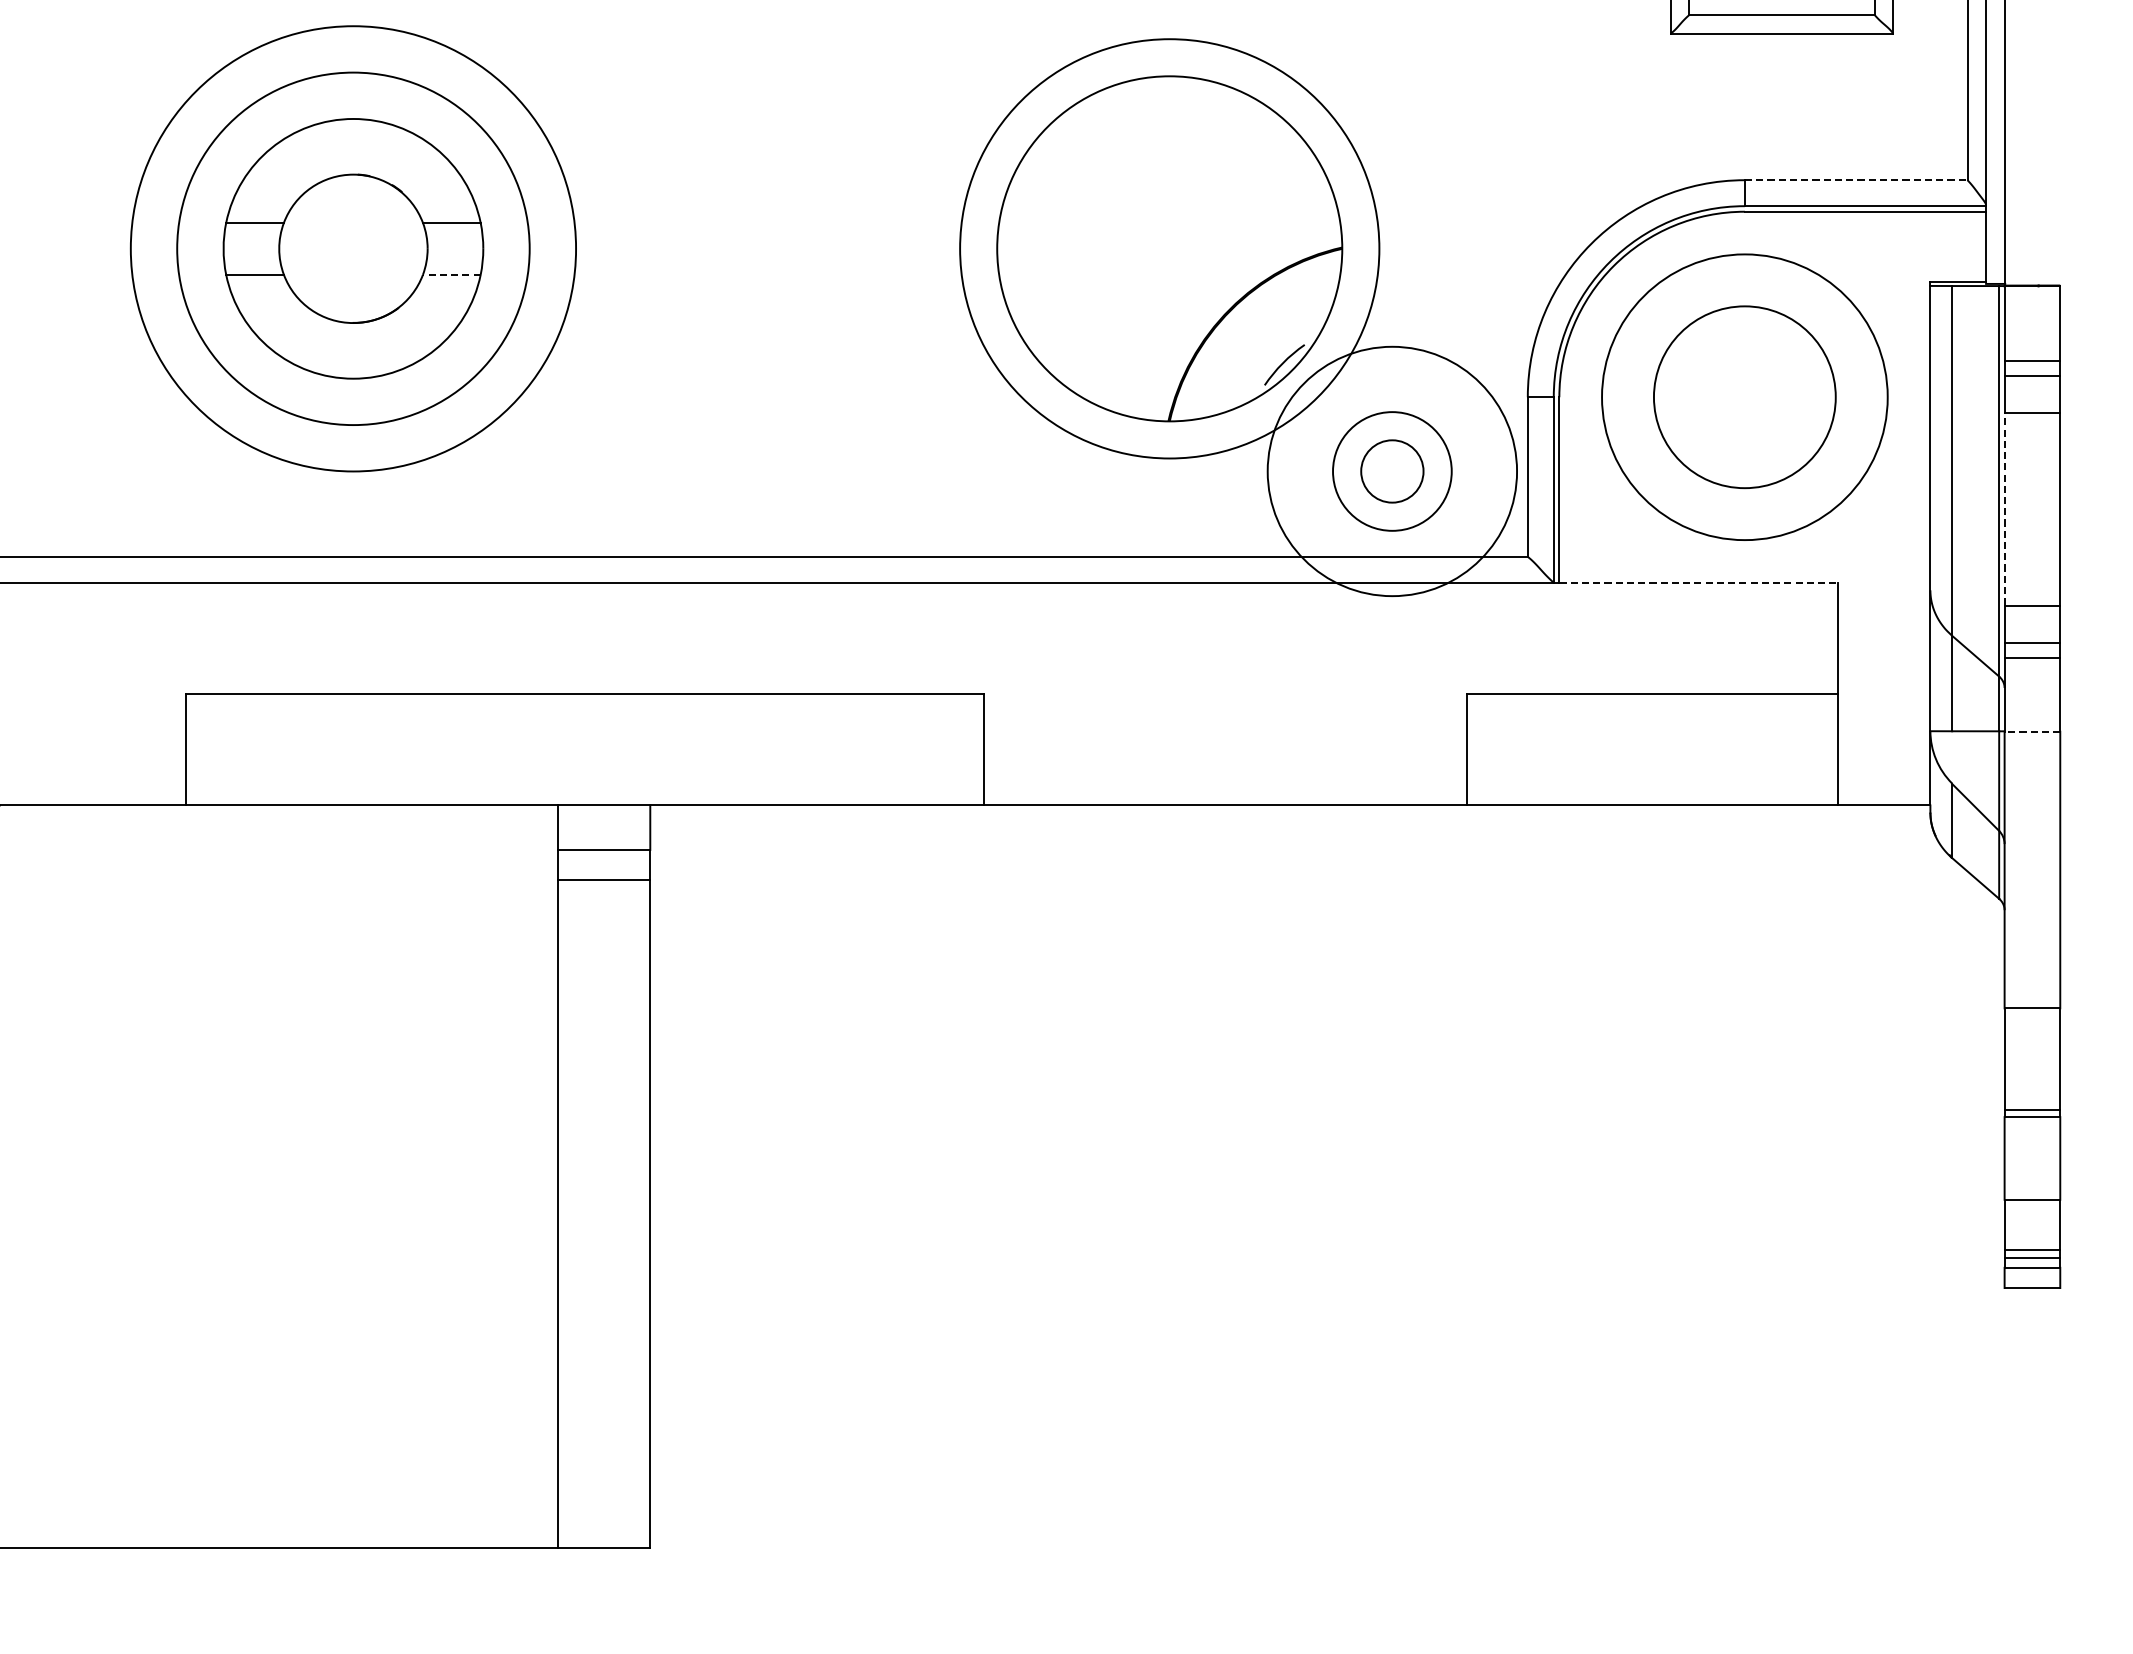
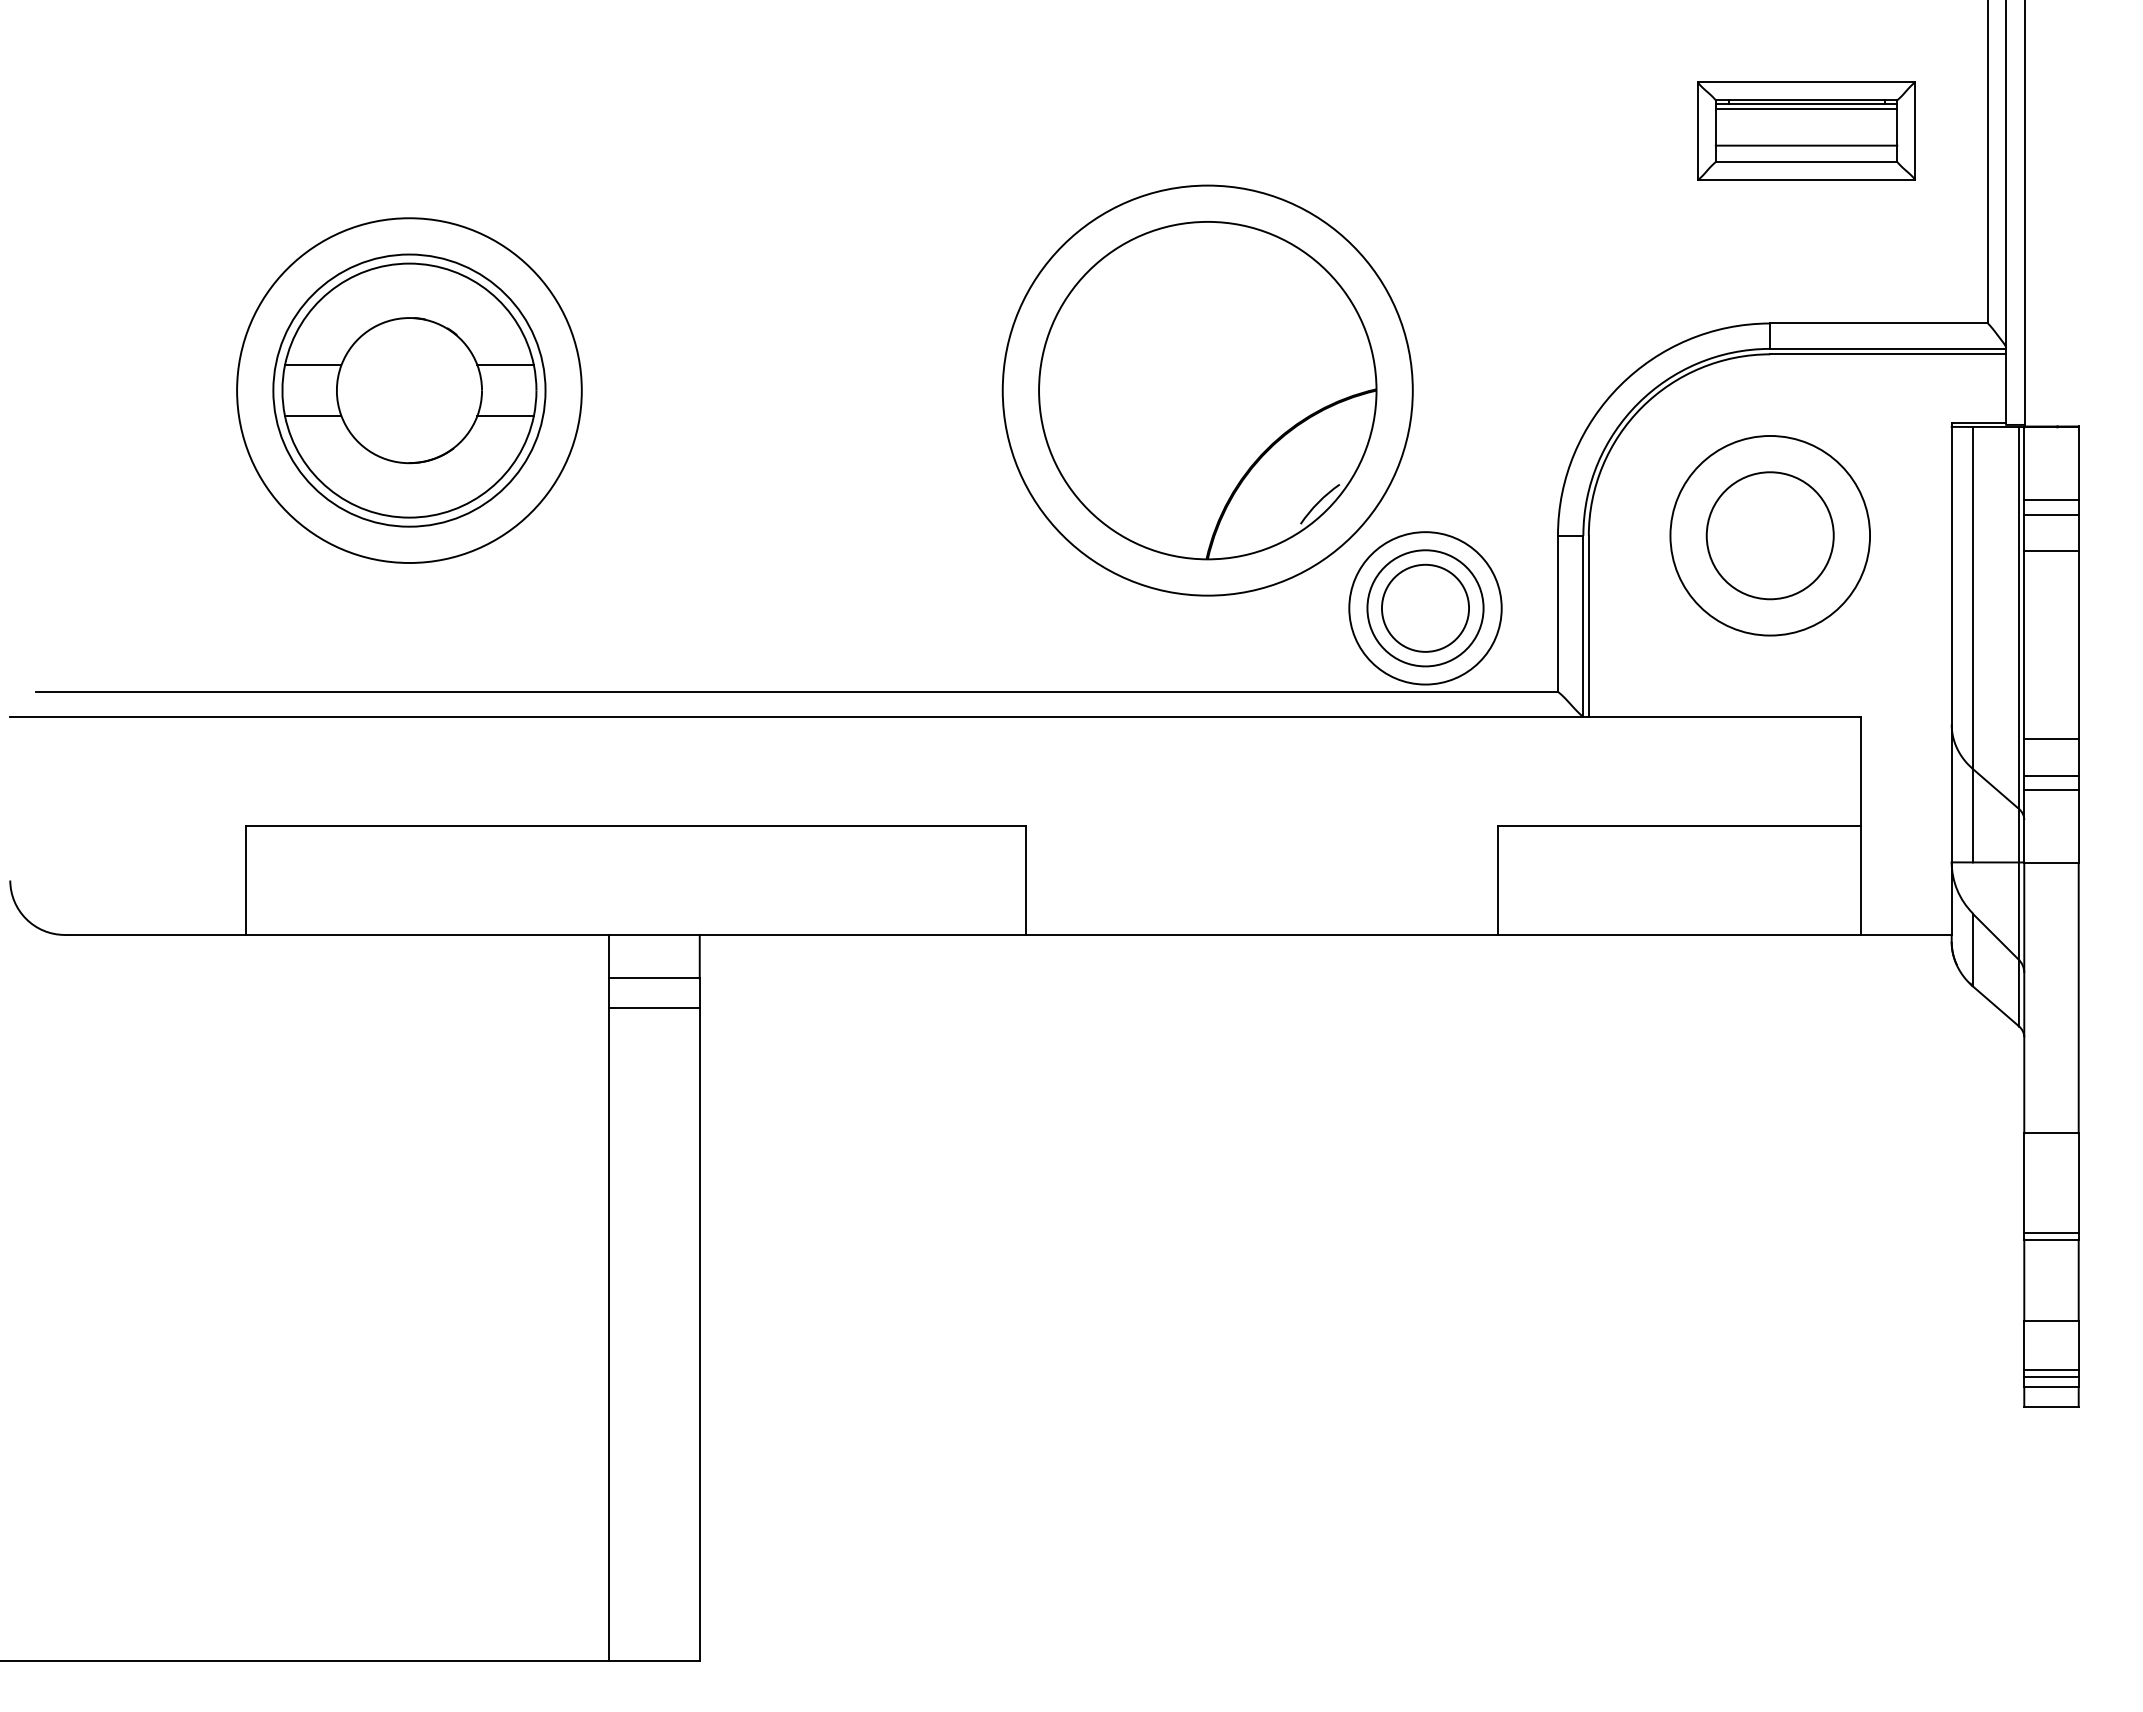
line: (1856, 180) -> (1879, 323), dashed -> solid
circle: (353, 248) -> (409, 390), size x0.62
line: (451, 275) -> (505, 416), dashed -> solid
circle: (1744, 396) -> (1769, 535), size x0.71
circle: (1745, 396) -> (1770, 535), size x0.71
circle: (1392, 470) -> (1425, 607), size x1.43
circle: (1392, 471) -> (1425, 608), size x0.62
line: (2004, 508) -> (2024, 644), dashed -> solid
line: (1699, 583) -> (1725, 717), dashed -> solid
line: (2031, 731) -> (2050, 862), dashed -> solid

